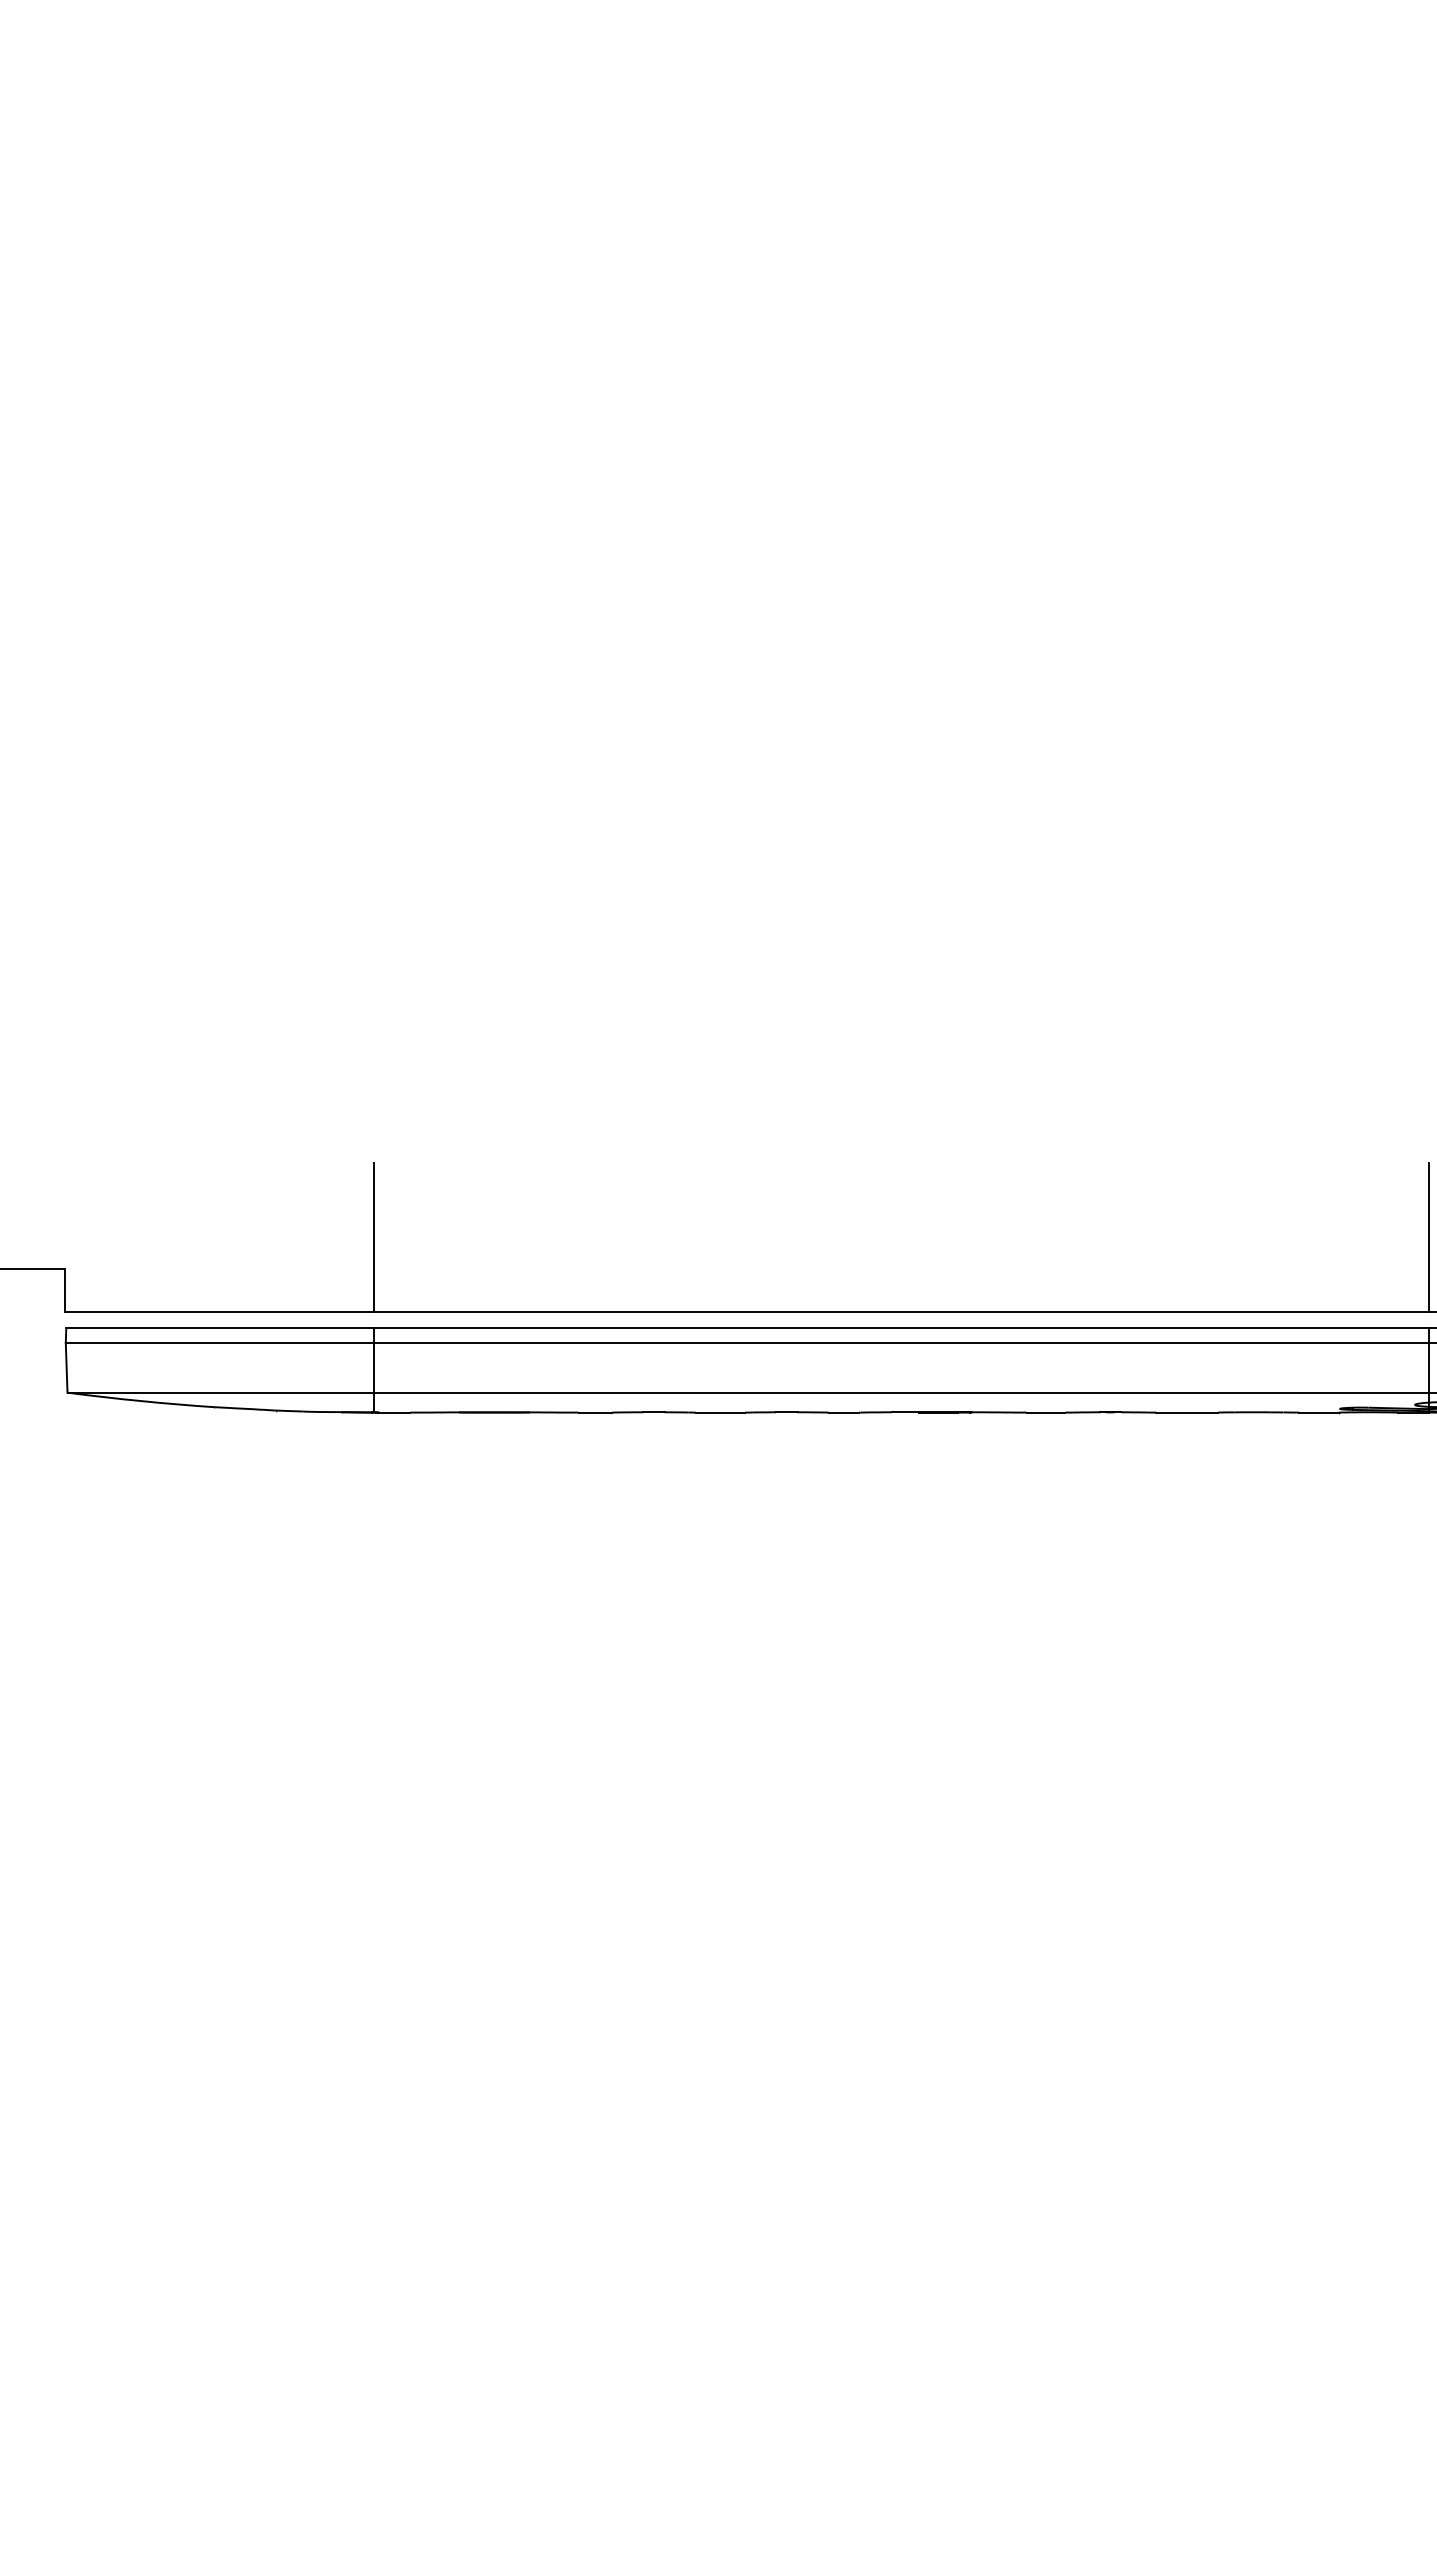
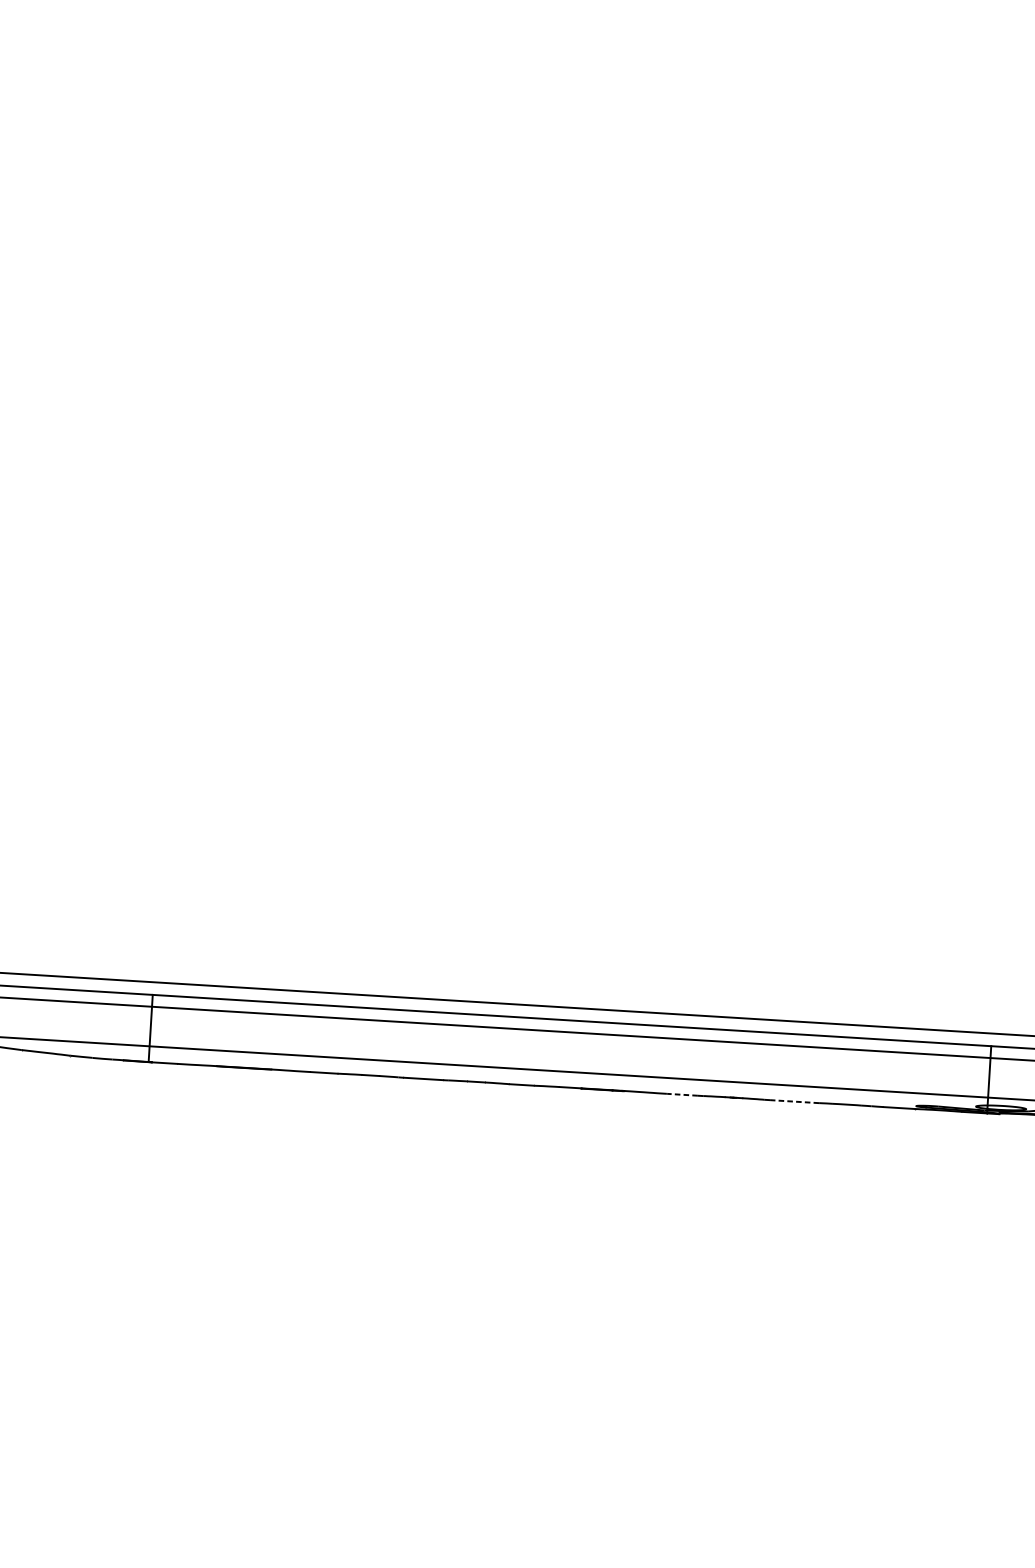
line: (374, 1237) -> (157, 923), removed
line: (1429, 1237) -> (995, 974), removed
line: (1045, 1412) -> (682, 1094), solid -> dashed
line: (1187, 1412) -> (794, 1101), solid -> dashed

